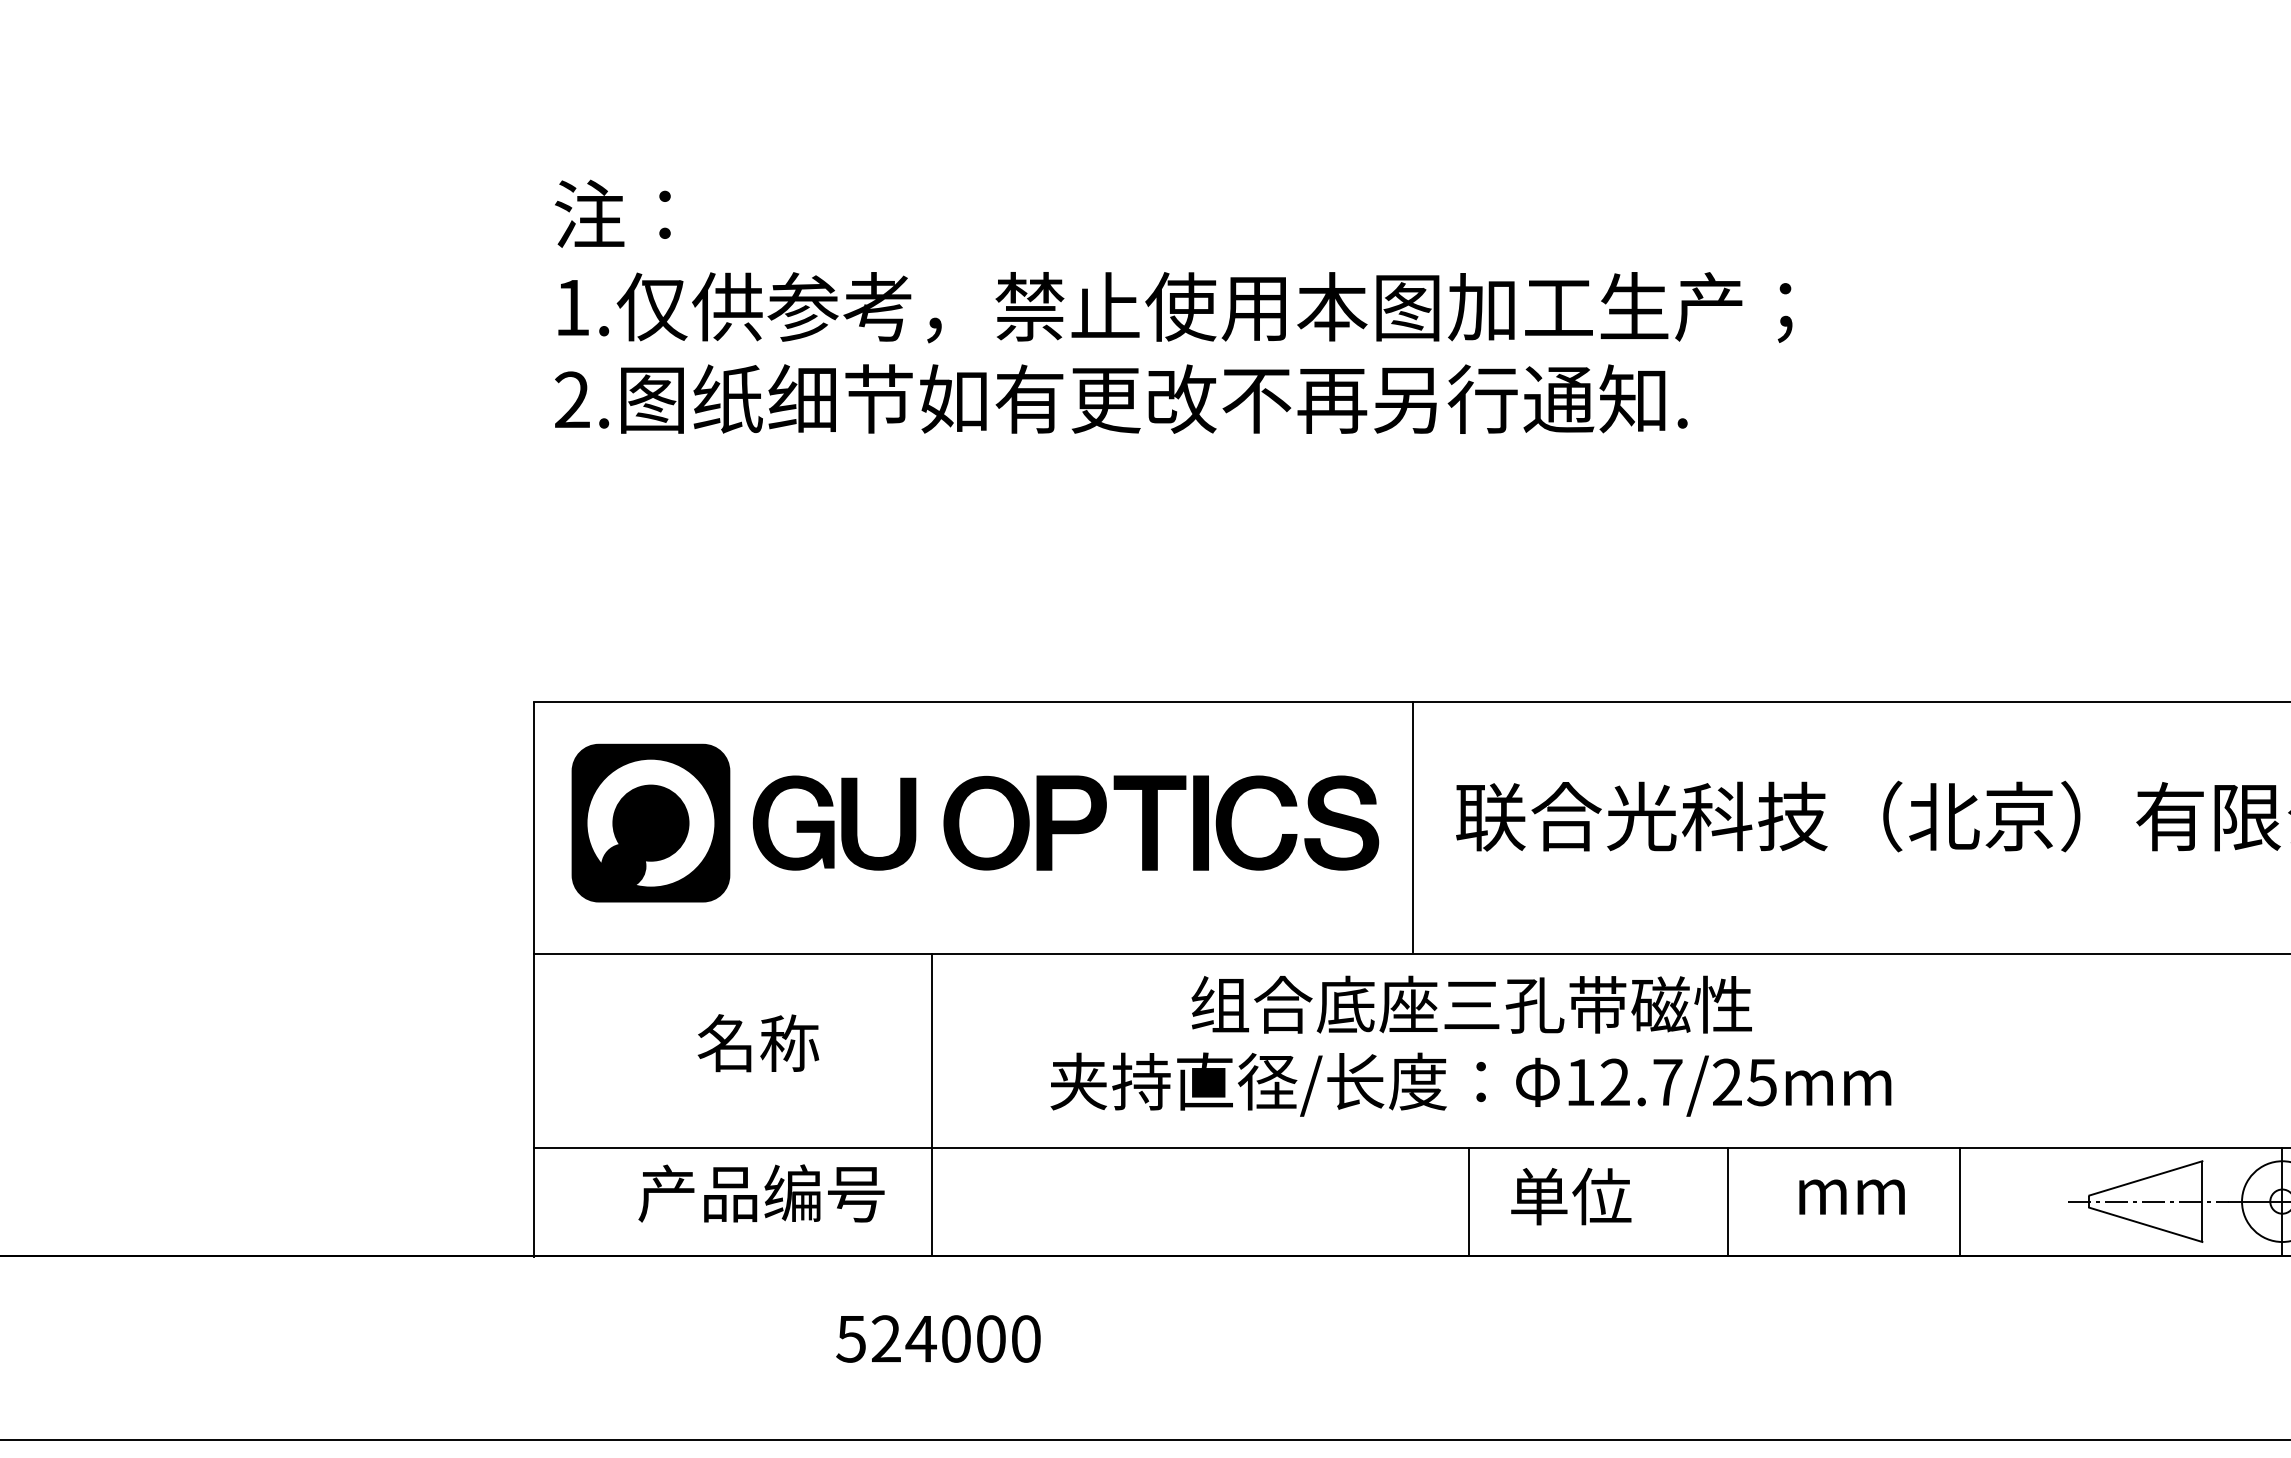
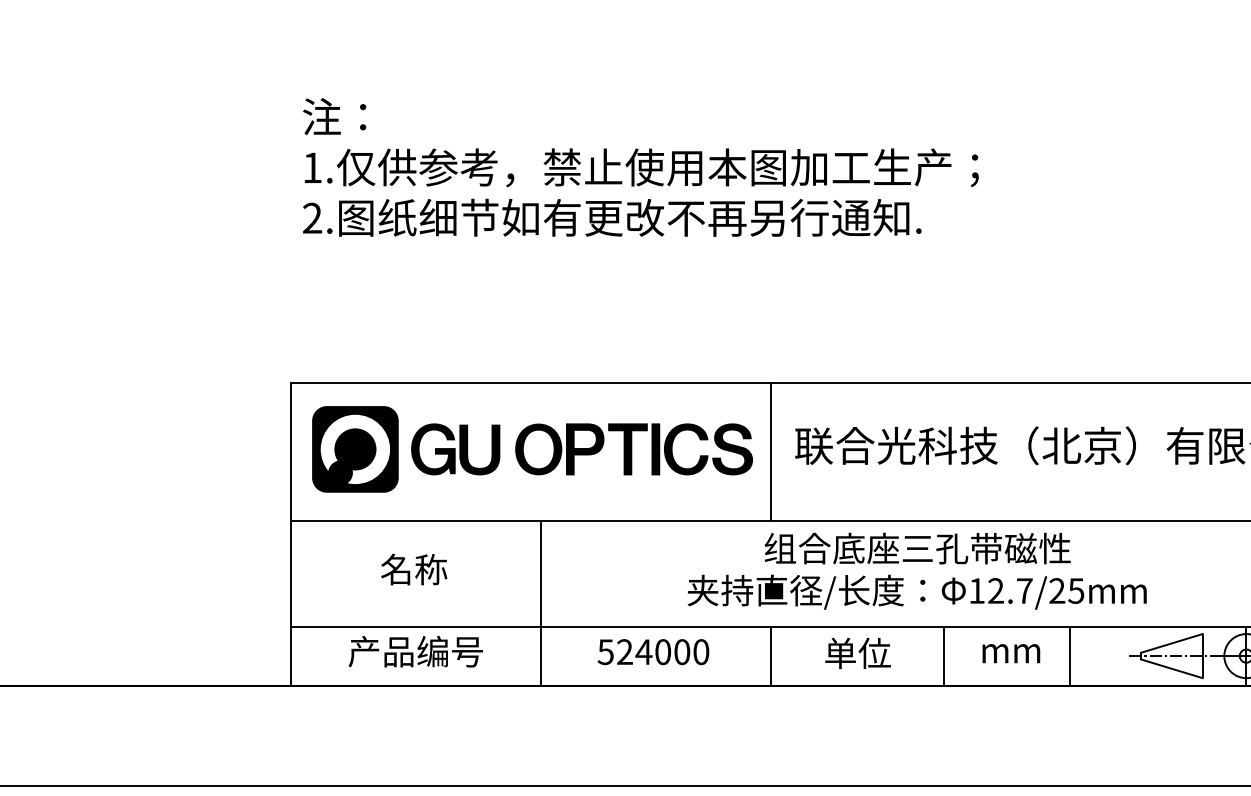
text: (1469, 1044) -> (916, 570), moved
line: (931, 1103) -> (540, 602), moved
line: (1469, 1200) -> (771, 655), moved
text: (938, 1339) -> (653, 652), moved

